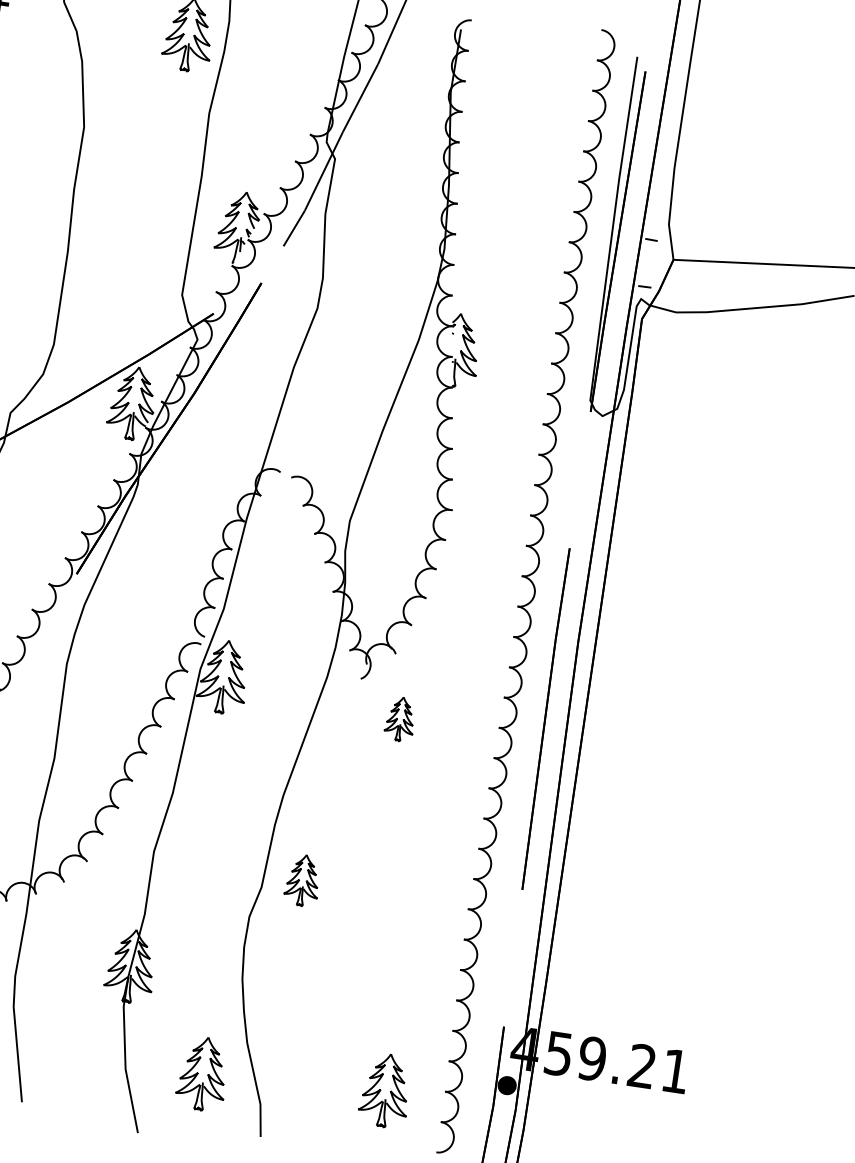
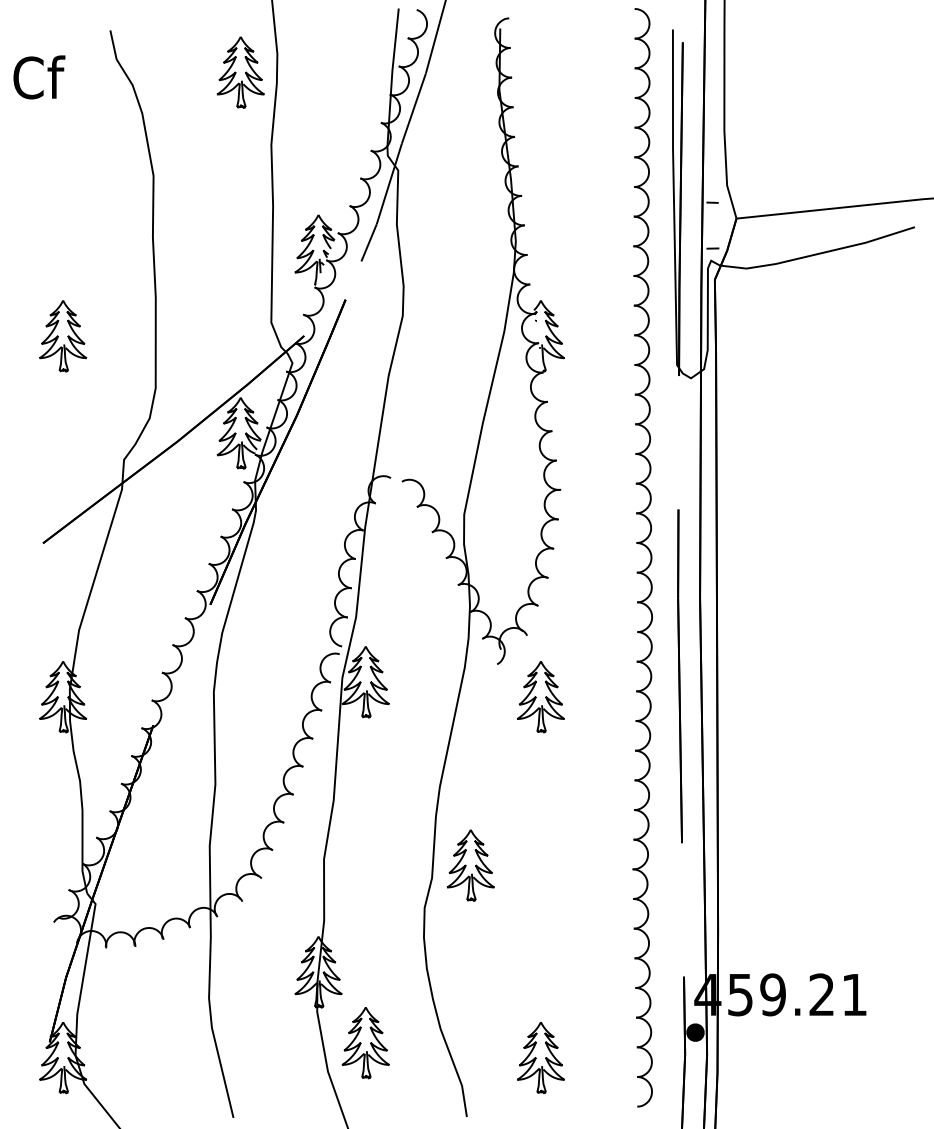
part: (399, 719) -> (540, 697), size x1.67
part: (302, 880) -> (470, 865), size x1.43
part: (202, 1074) -> (365, 1043), moved
part: (385, 1091) -> (540, 1058), moved

